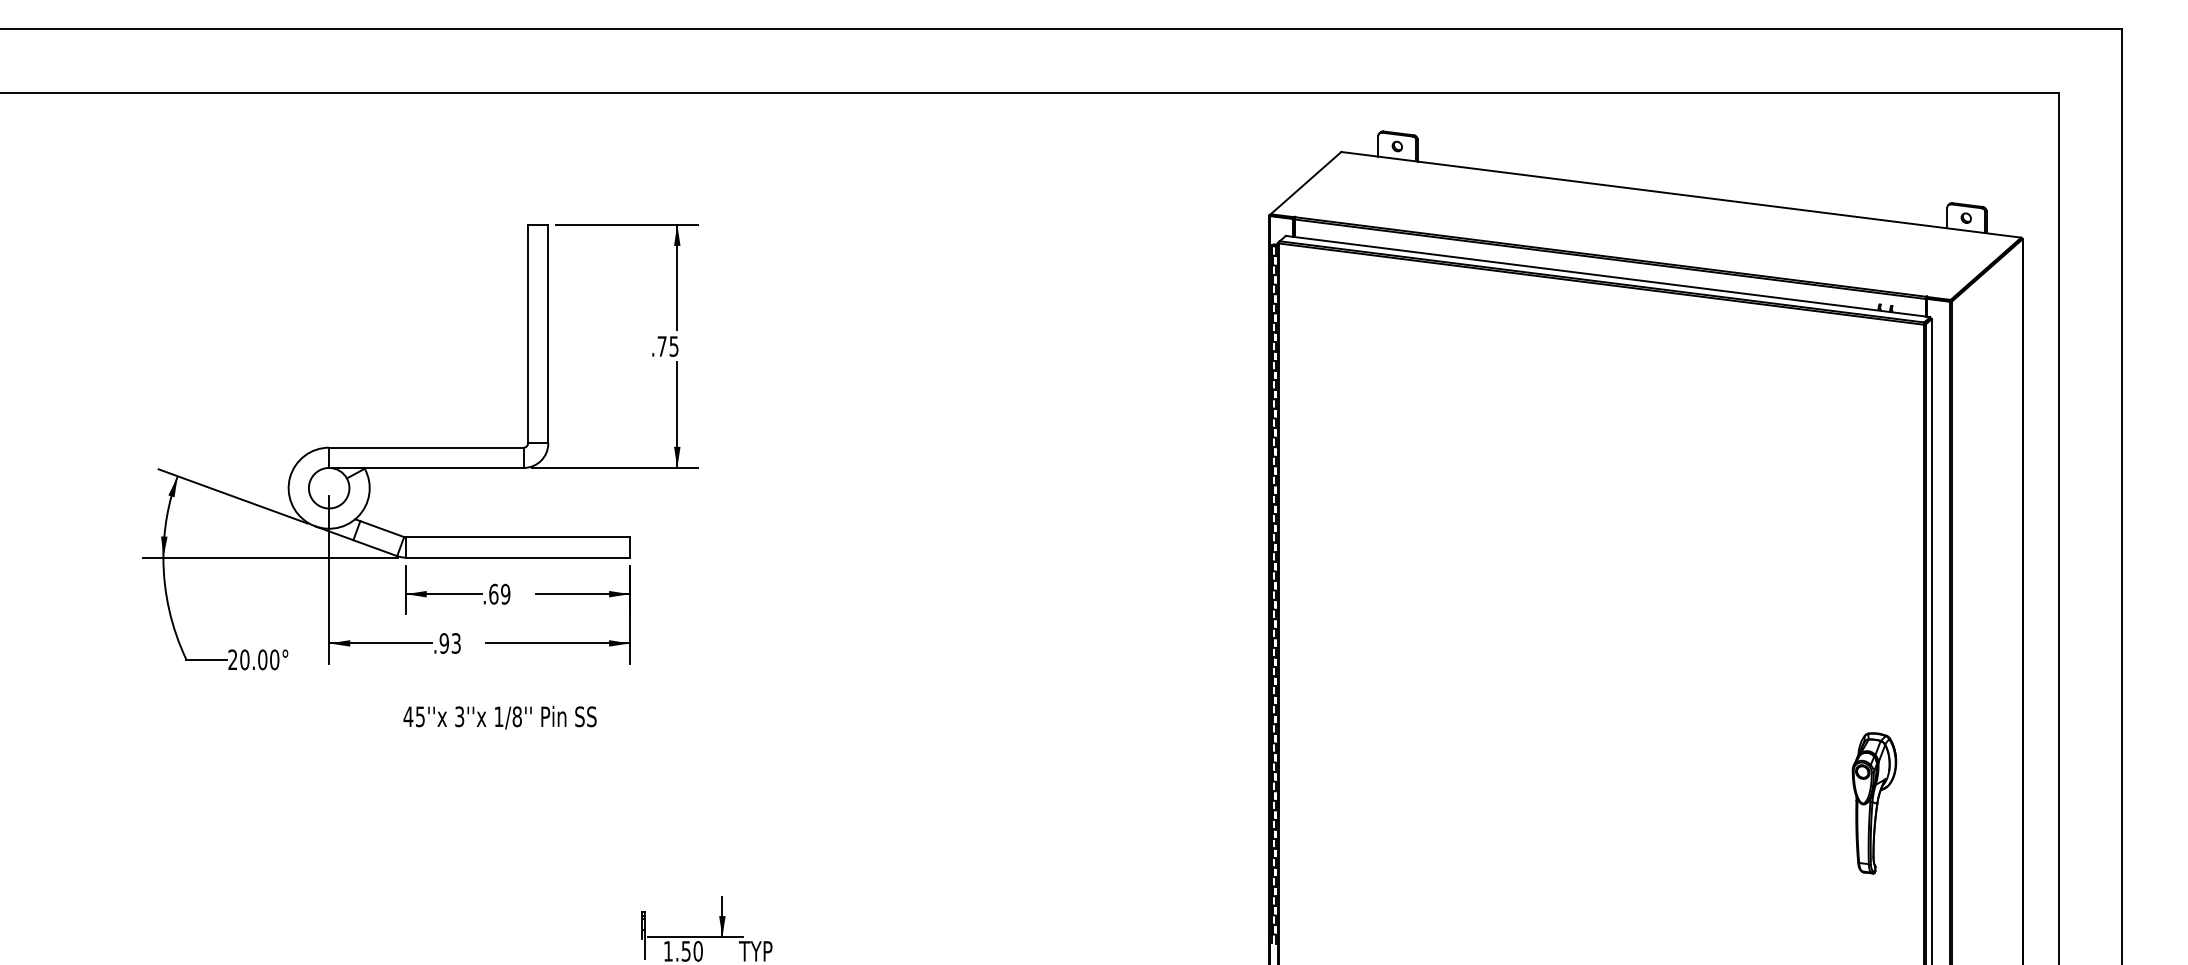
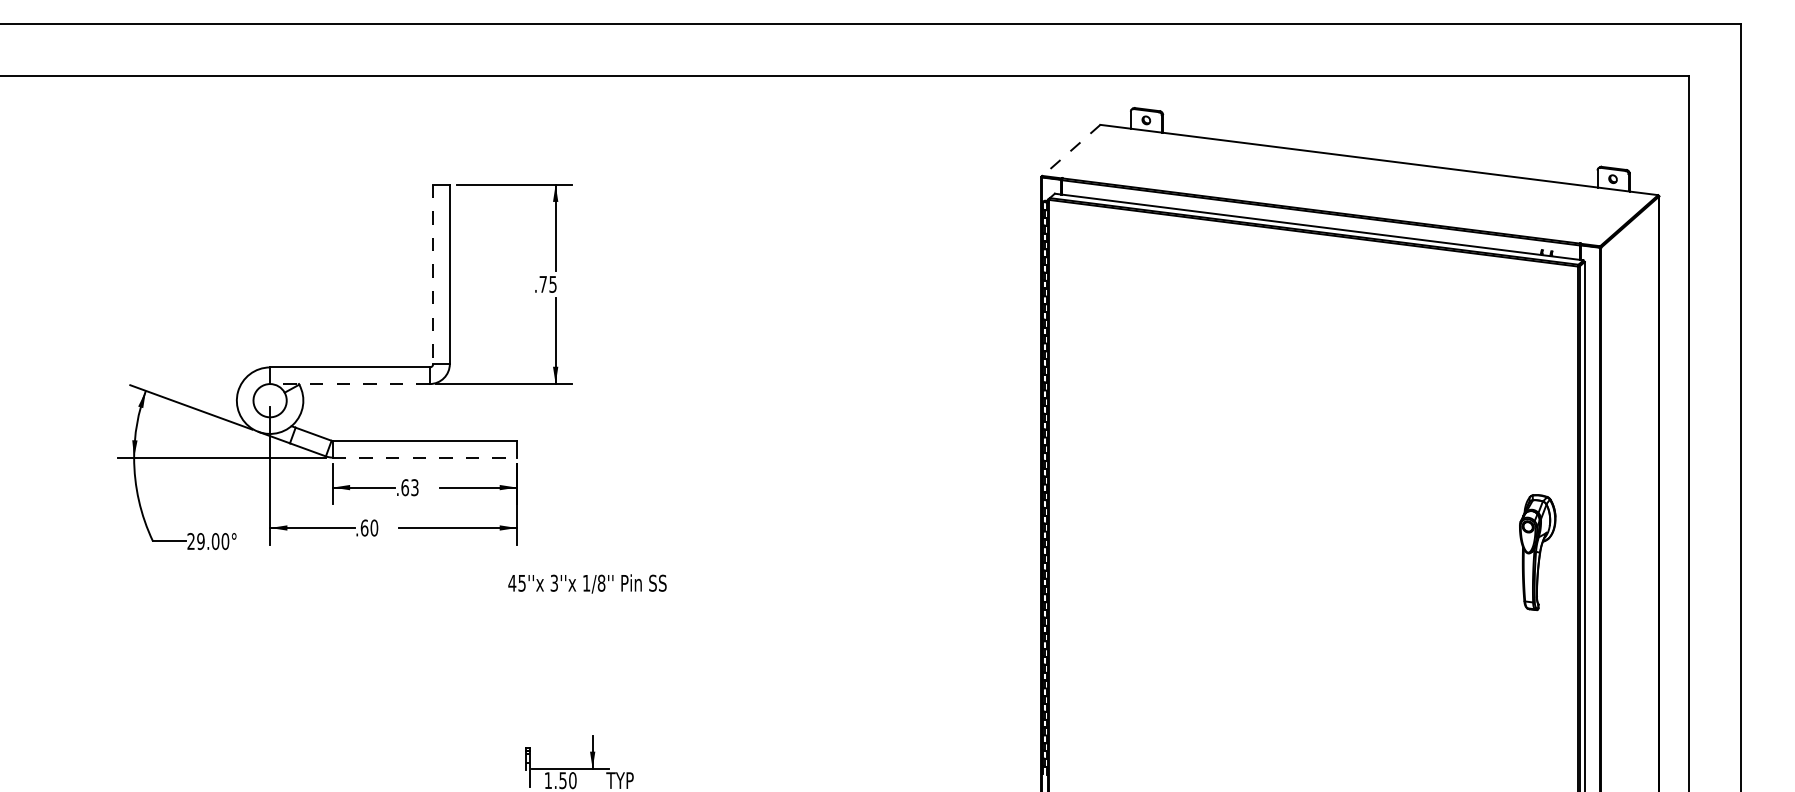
line: (1305, 183) -> (1070, 150), solid -> dashed
line: (528, 334) -> (433, 274), solid -> dashed
line: (426, 467) -> (349, 383), solid -> dashed
line: (518, 557) -> (425, 457), solid -> dashed
text: (505, 594) -> (414, 487), .69 -> .63
text: (449, 643) -> (368, 528), .93 -> .60
text: (244, 659) -> (200, 541), 20.00° -> 29.00°
text: (499, 717) -> (587, 583), moved
part: (1874, 803) -> (1537, 552), moved

